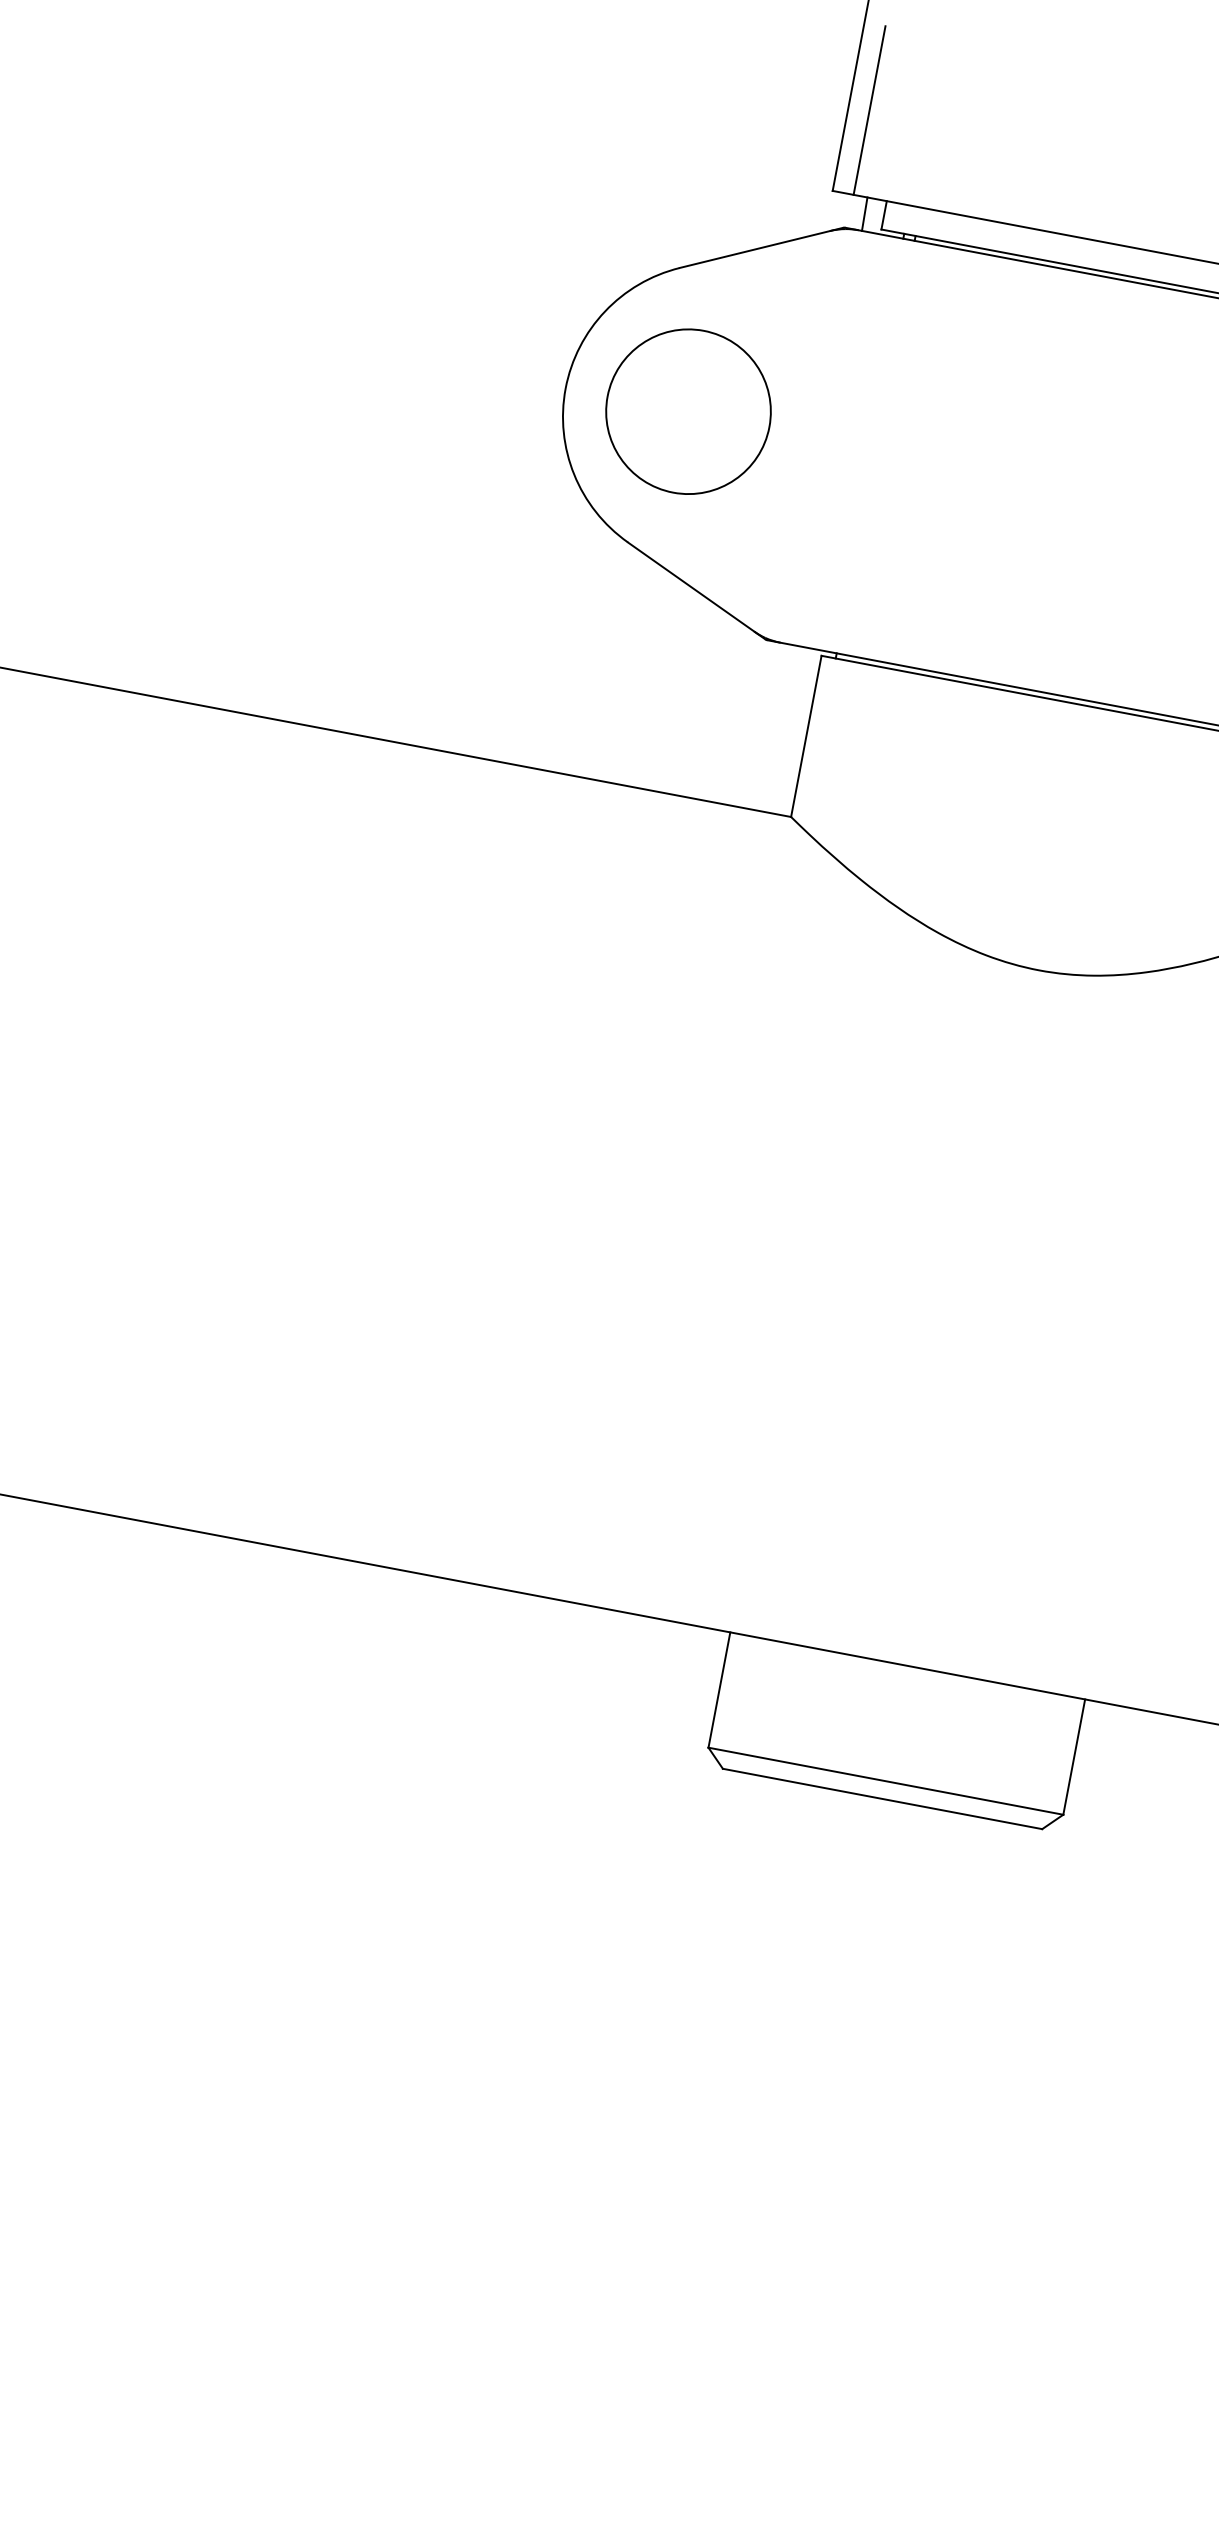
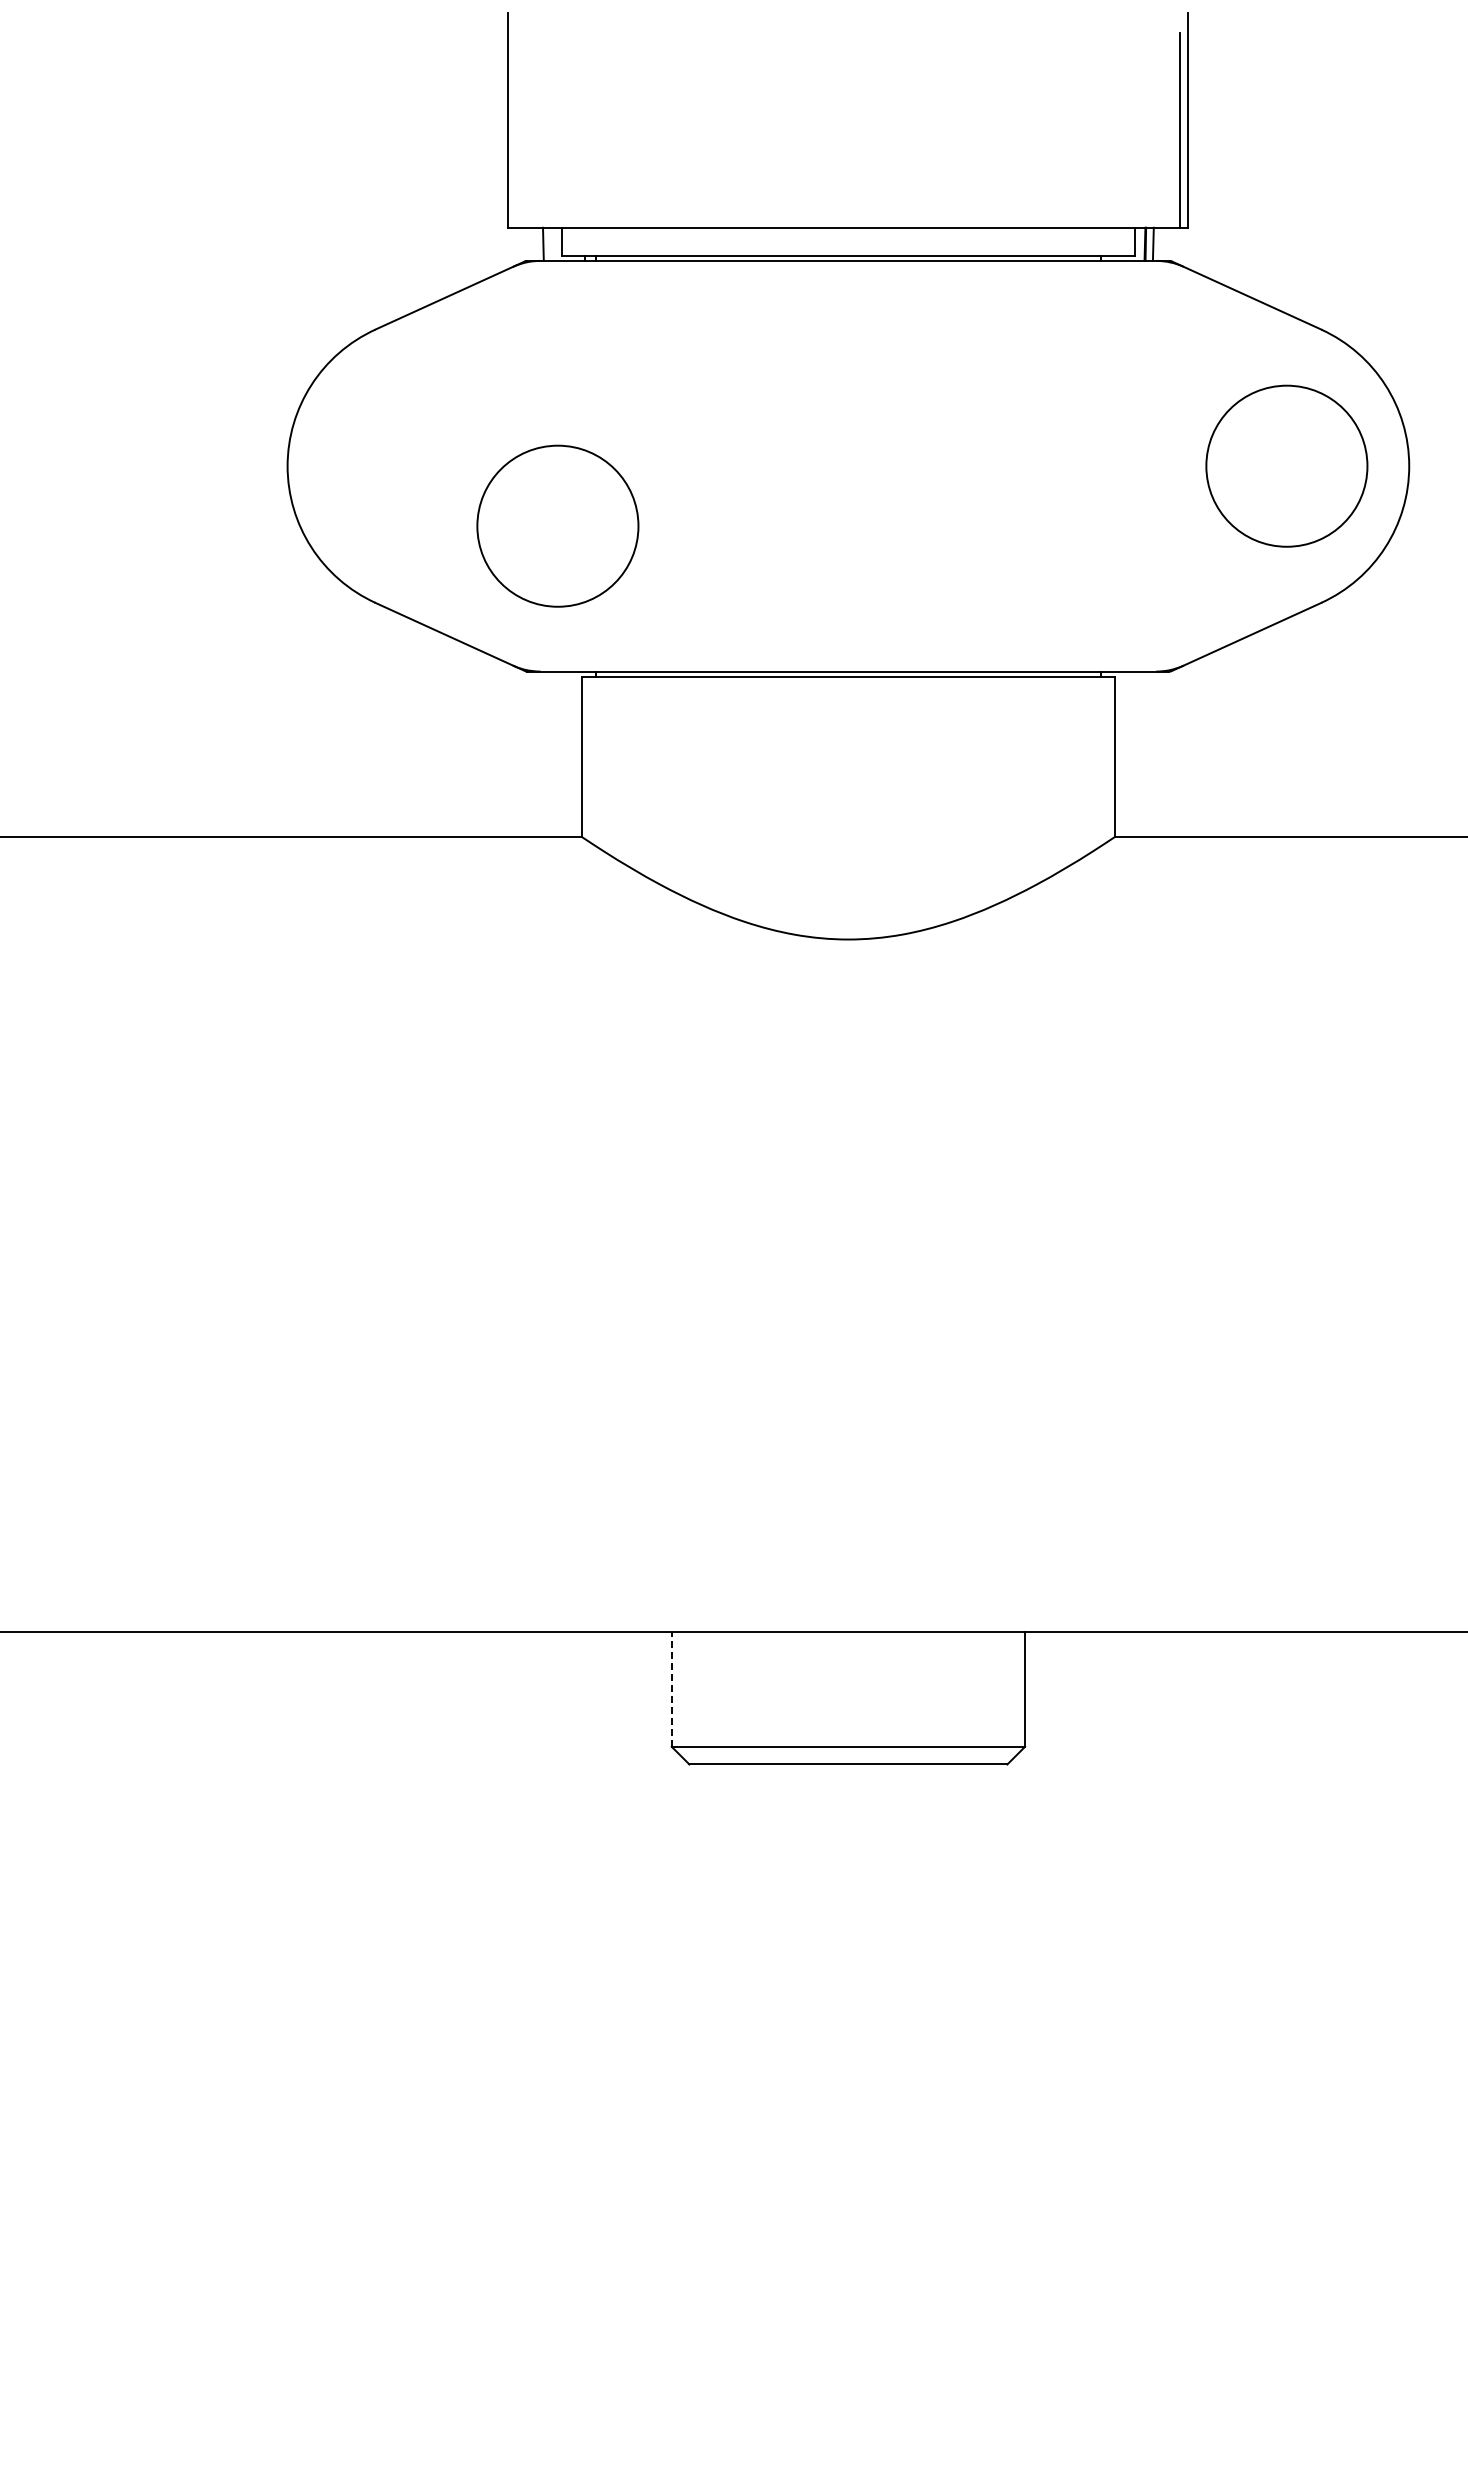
line: (869, 110) -> (529, 143), removed
circle: (688, 410) -> (557, 525), moved
line: (719, 1689) -> (671, 1688), solid -> dashed

